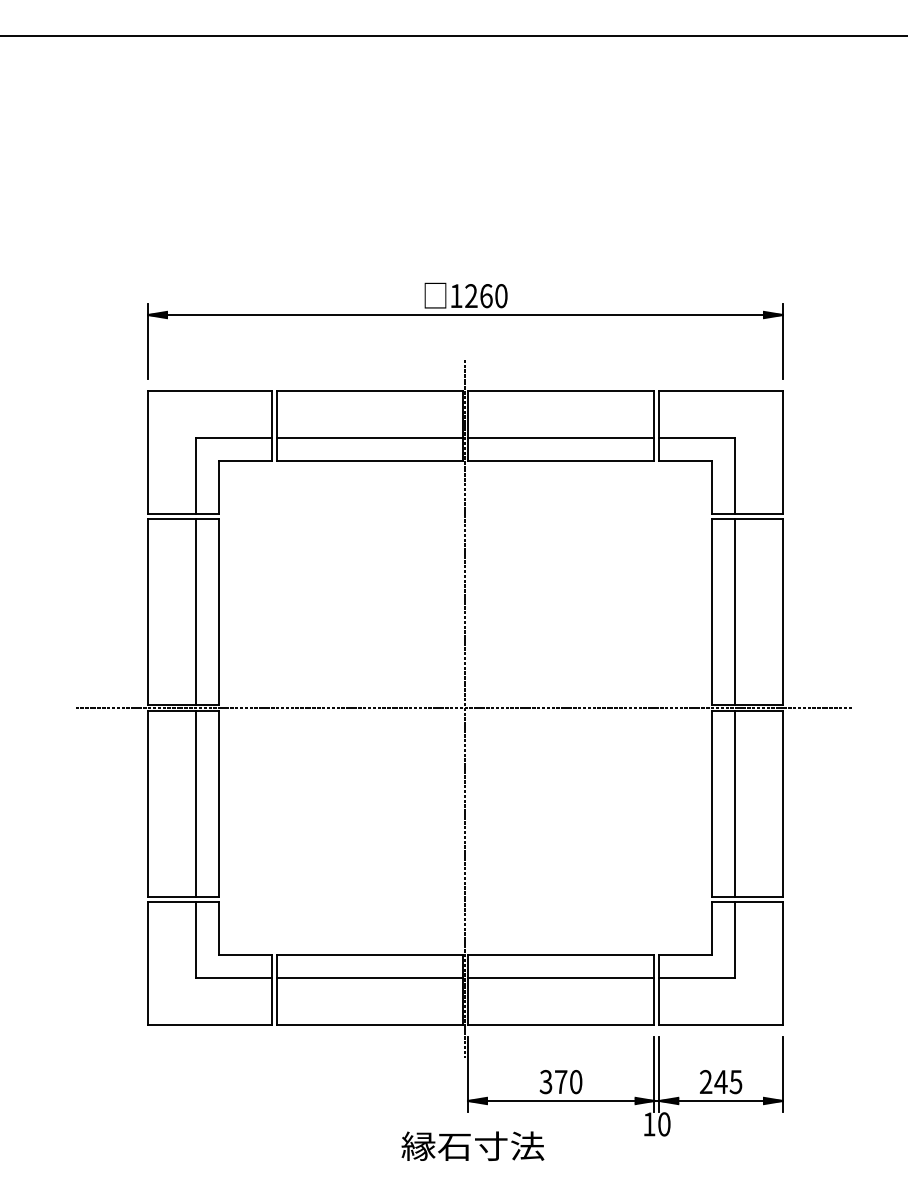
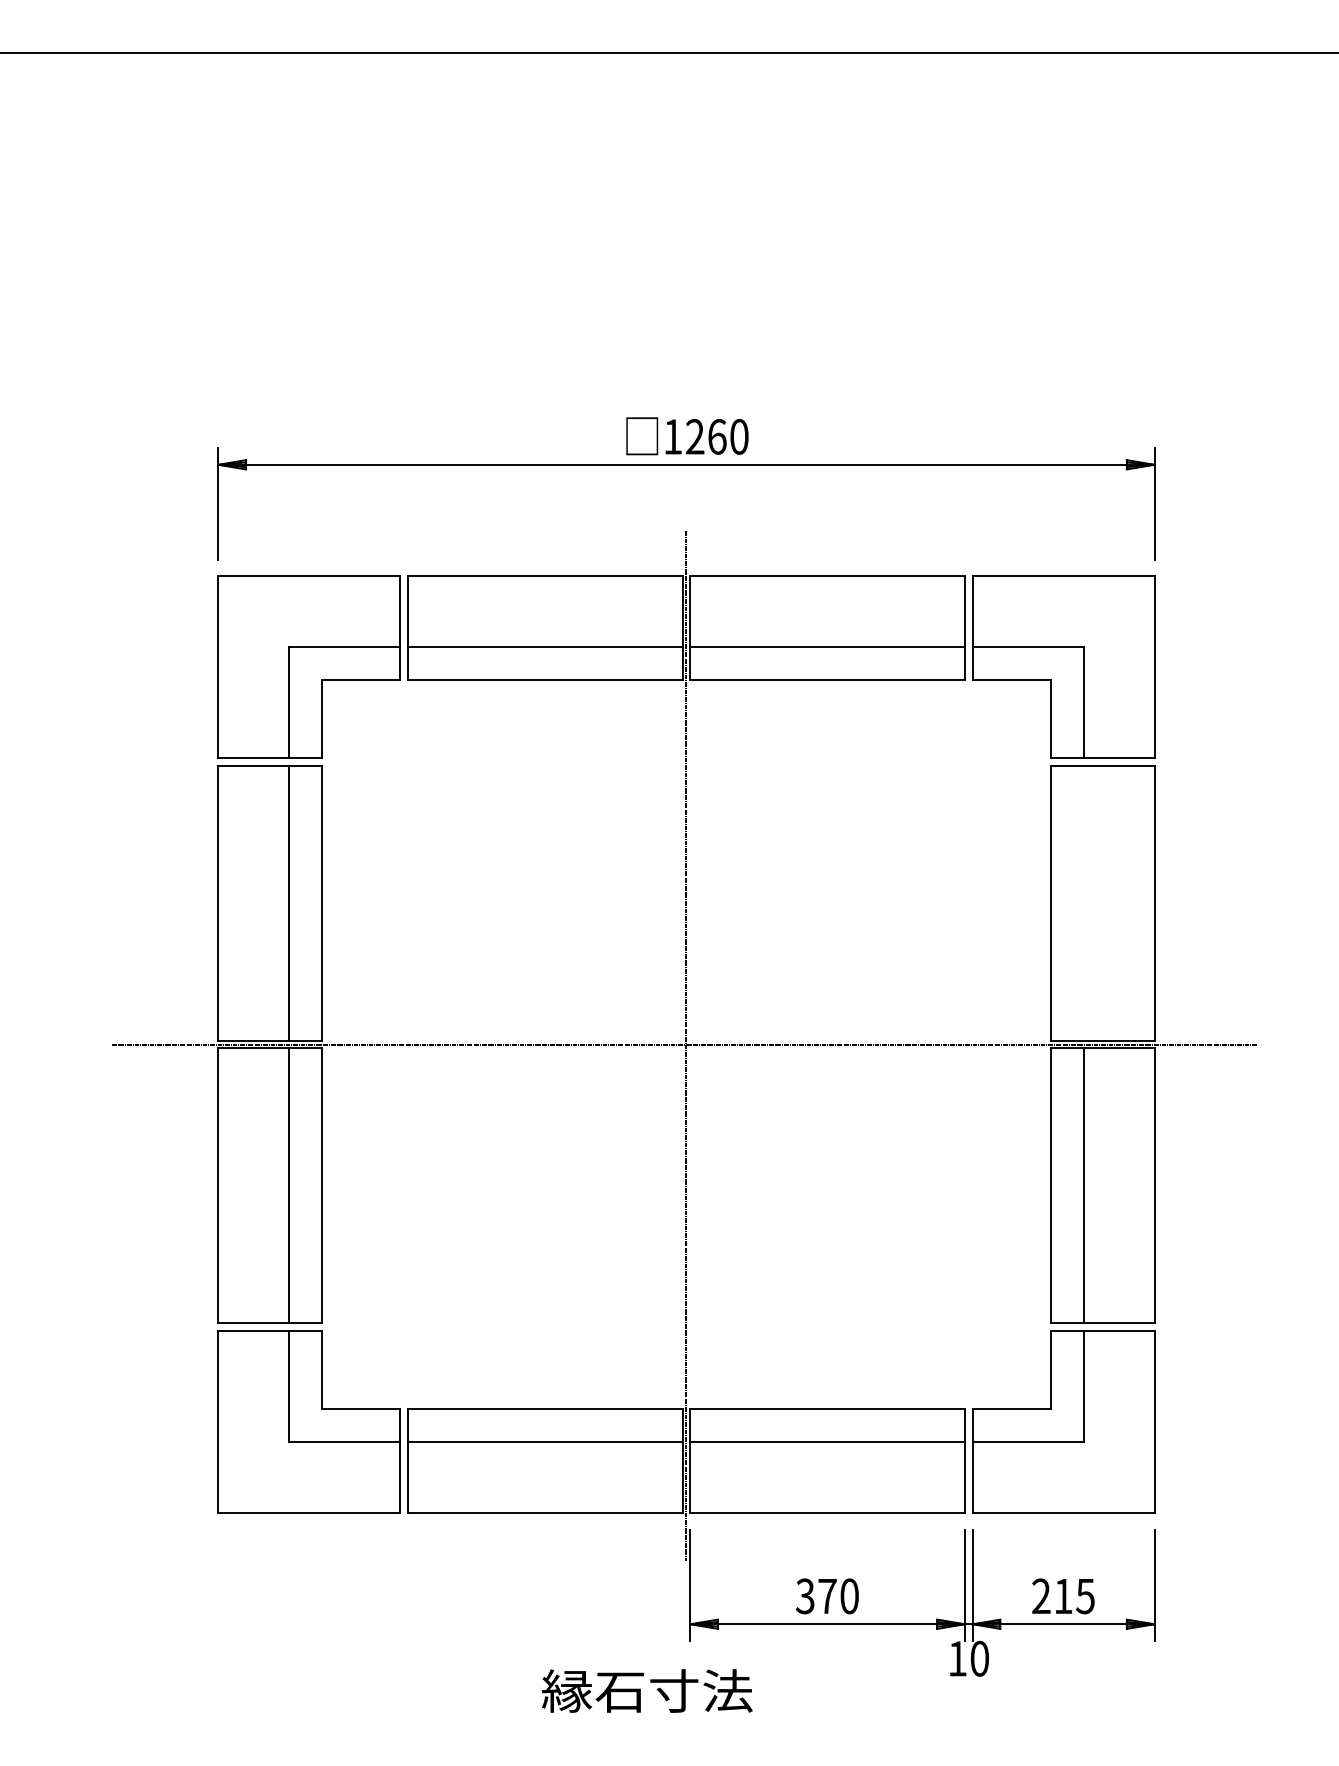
line: (735, 612) -> (1084, 903), removed
text: (720, 1081) -> (1062, 1595), 245 -> 215
text: (472, 1145) -> (646, 1689), moved

